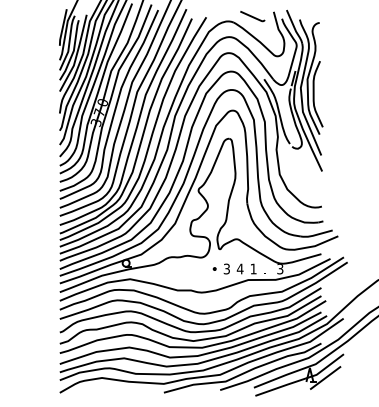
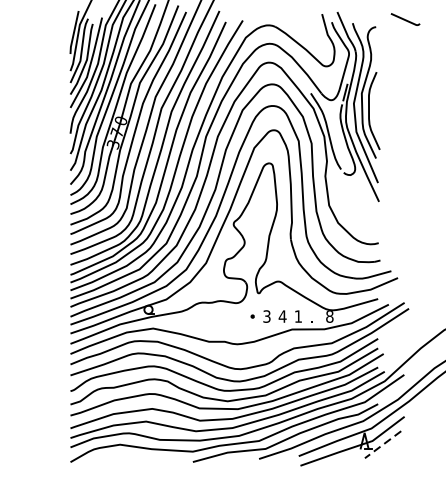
curve: (252, 16) -> (405, 19), moved
text: (280, 269) -> (330, 317), 3 -> 8
line: (325, 378) -> (382, 445), solid -> dashed

